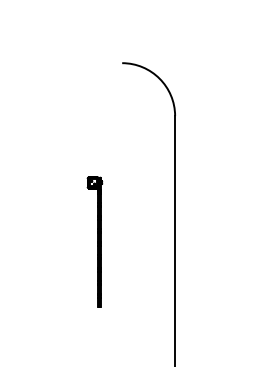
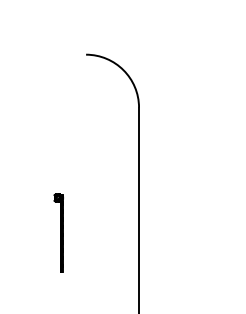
part: (94, 241) -> (58, 233), size x0.6

